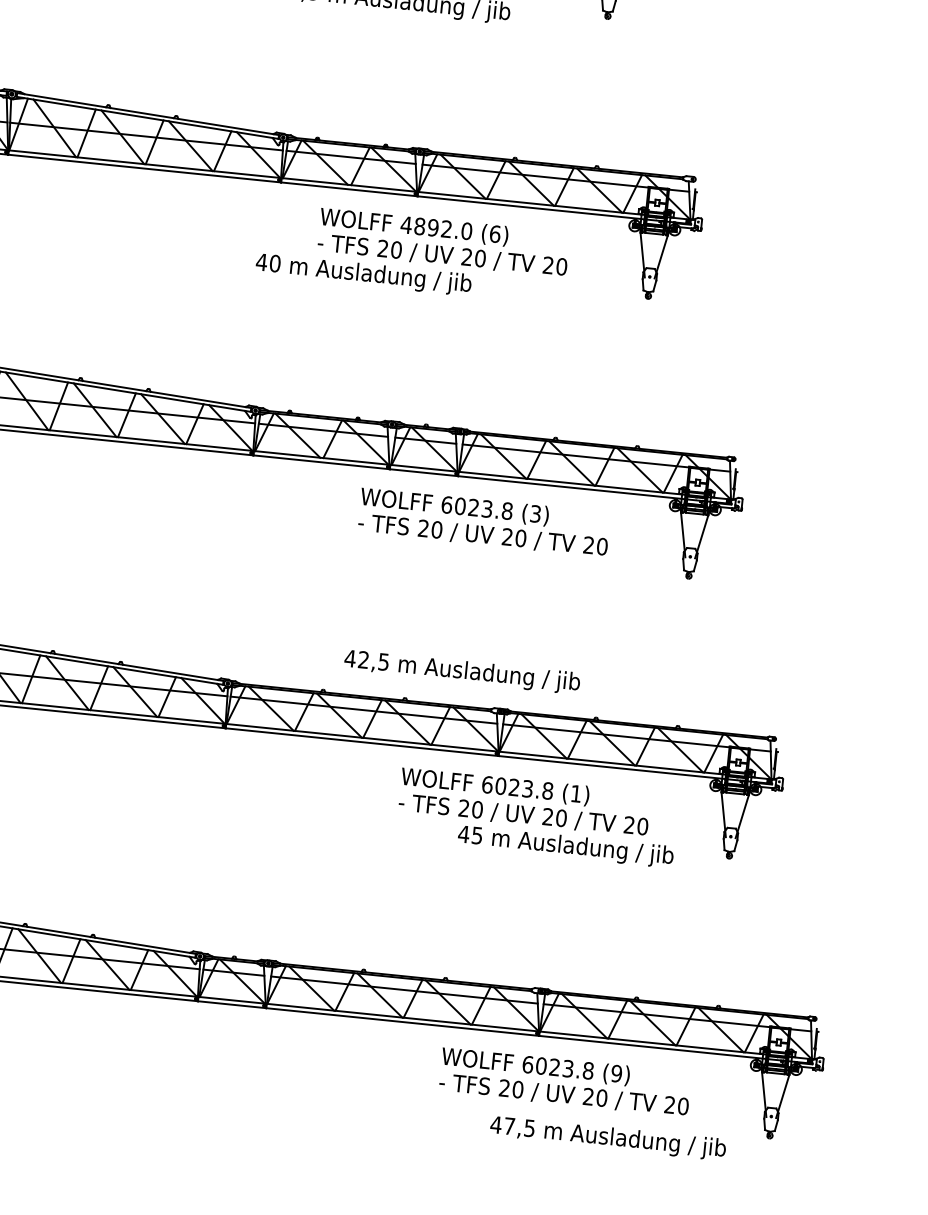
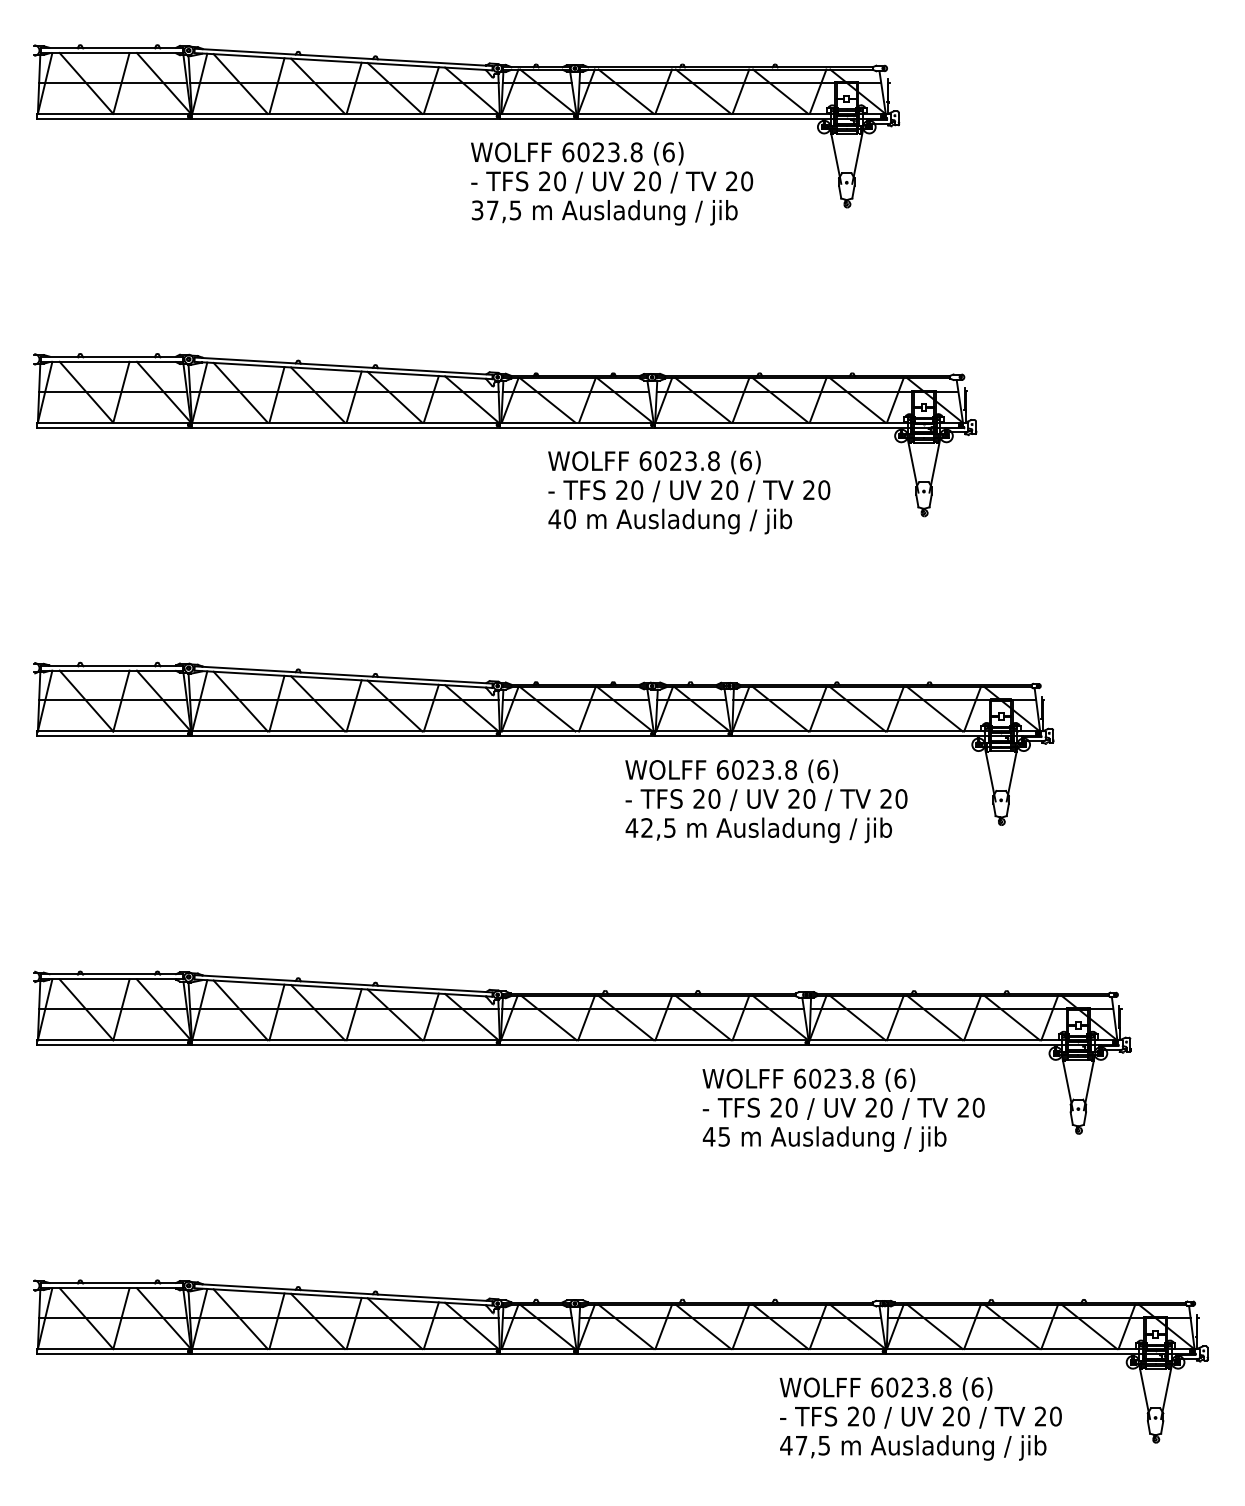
text: (436, 228) -> (679, 461), 4892.0 -> 6023.8
text: (363, 274) -> (670, 521), moved
text: (536, 513) -> (823, 769), (3) -> (6)
text: (461, 672) -> (758, 830), moved
text: (576, 793) -> (900, 1078), (1) -> (6)
text: (565, 846) -> (824, 1138), moved
text: (616, 1073) -> (977, 1387), (9) -> (6)
text: (608, 1138) -> (913, 1447), moved

